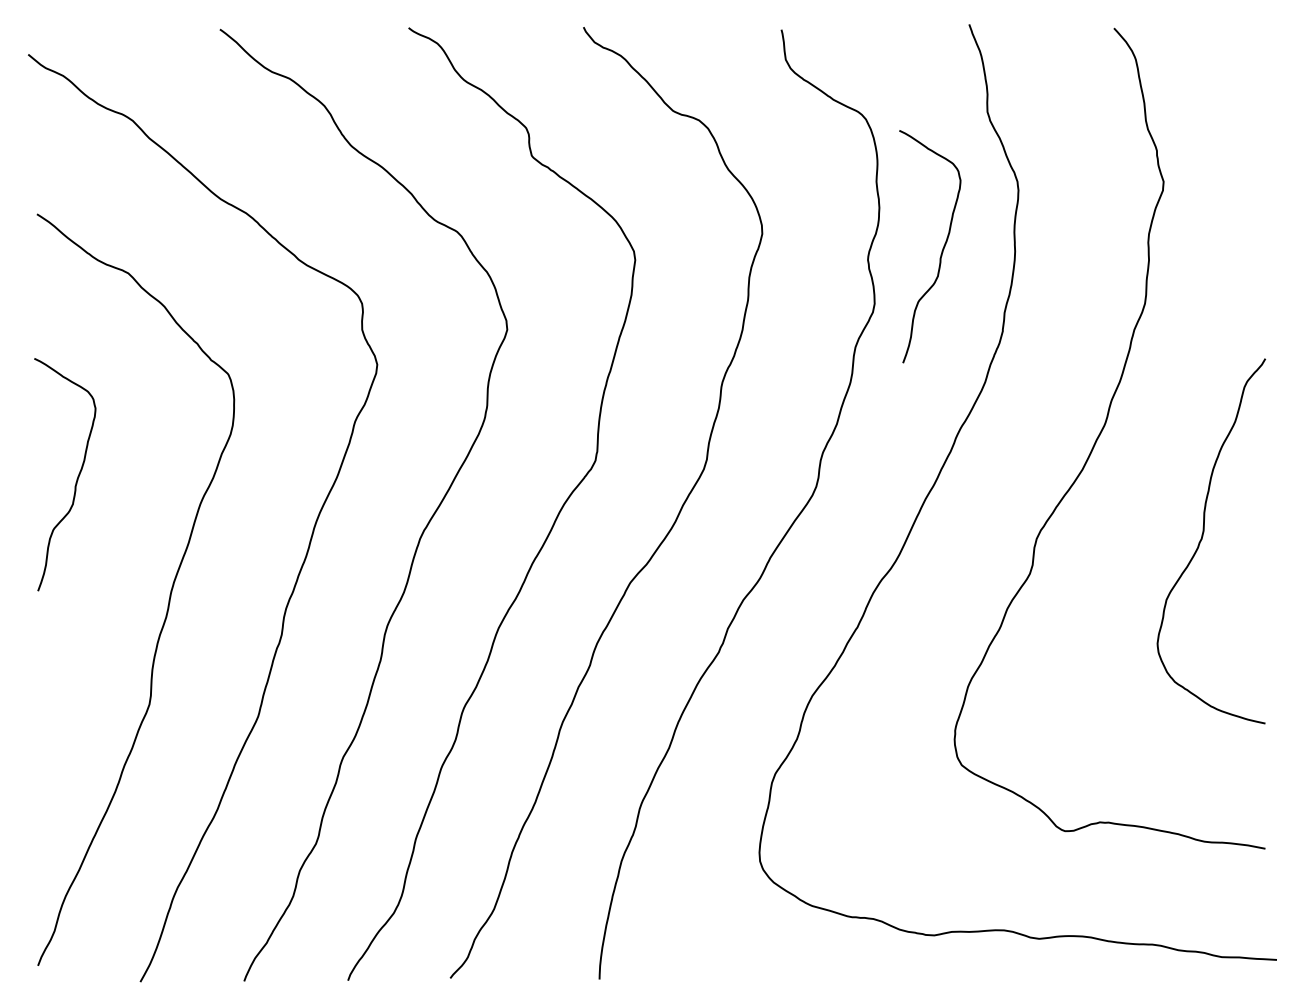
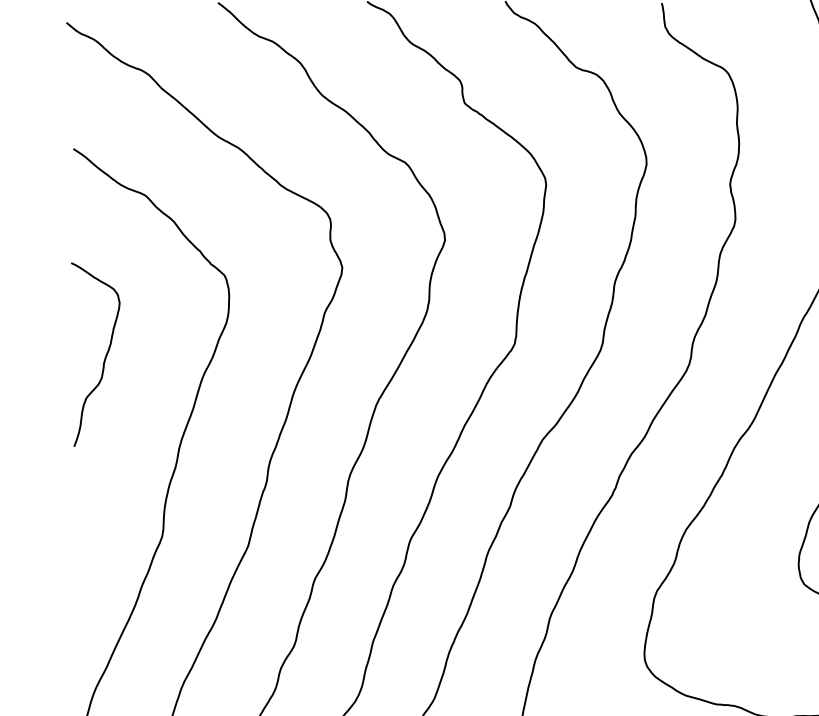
curve: (941, 251) -> (788, 178), removed

